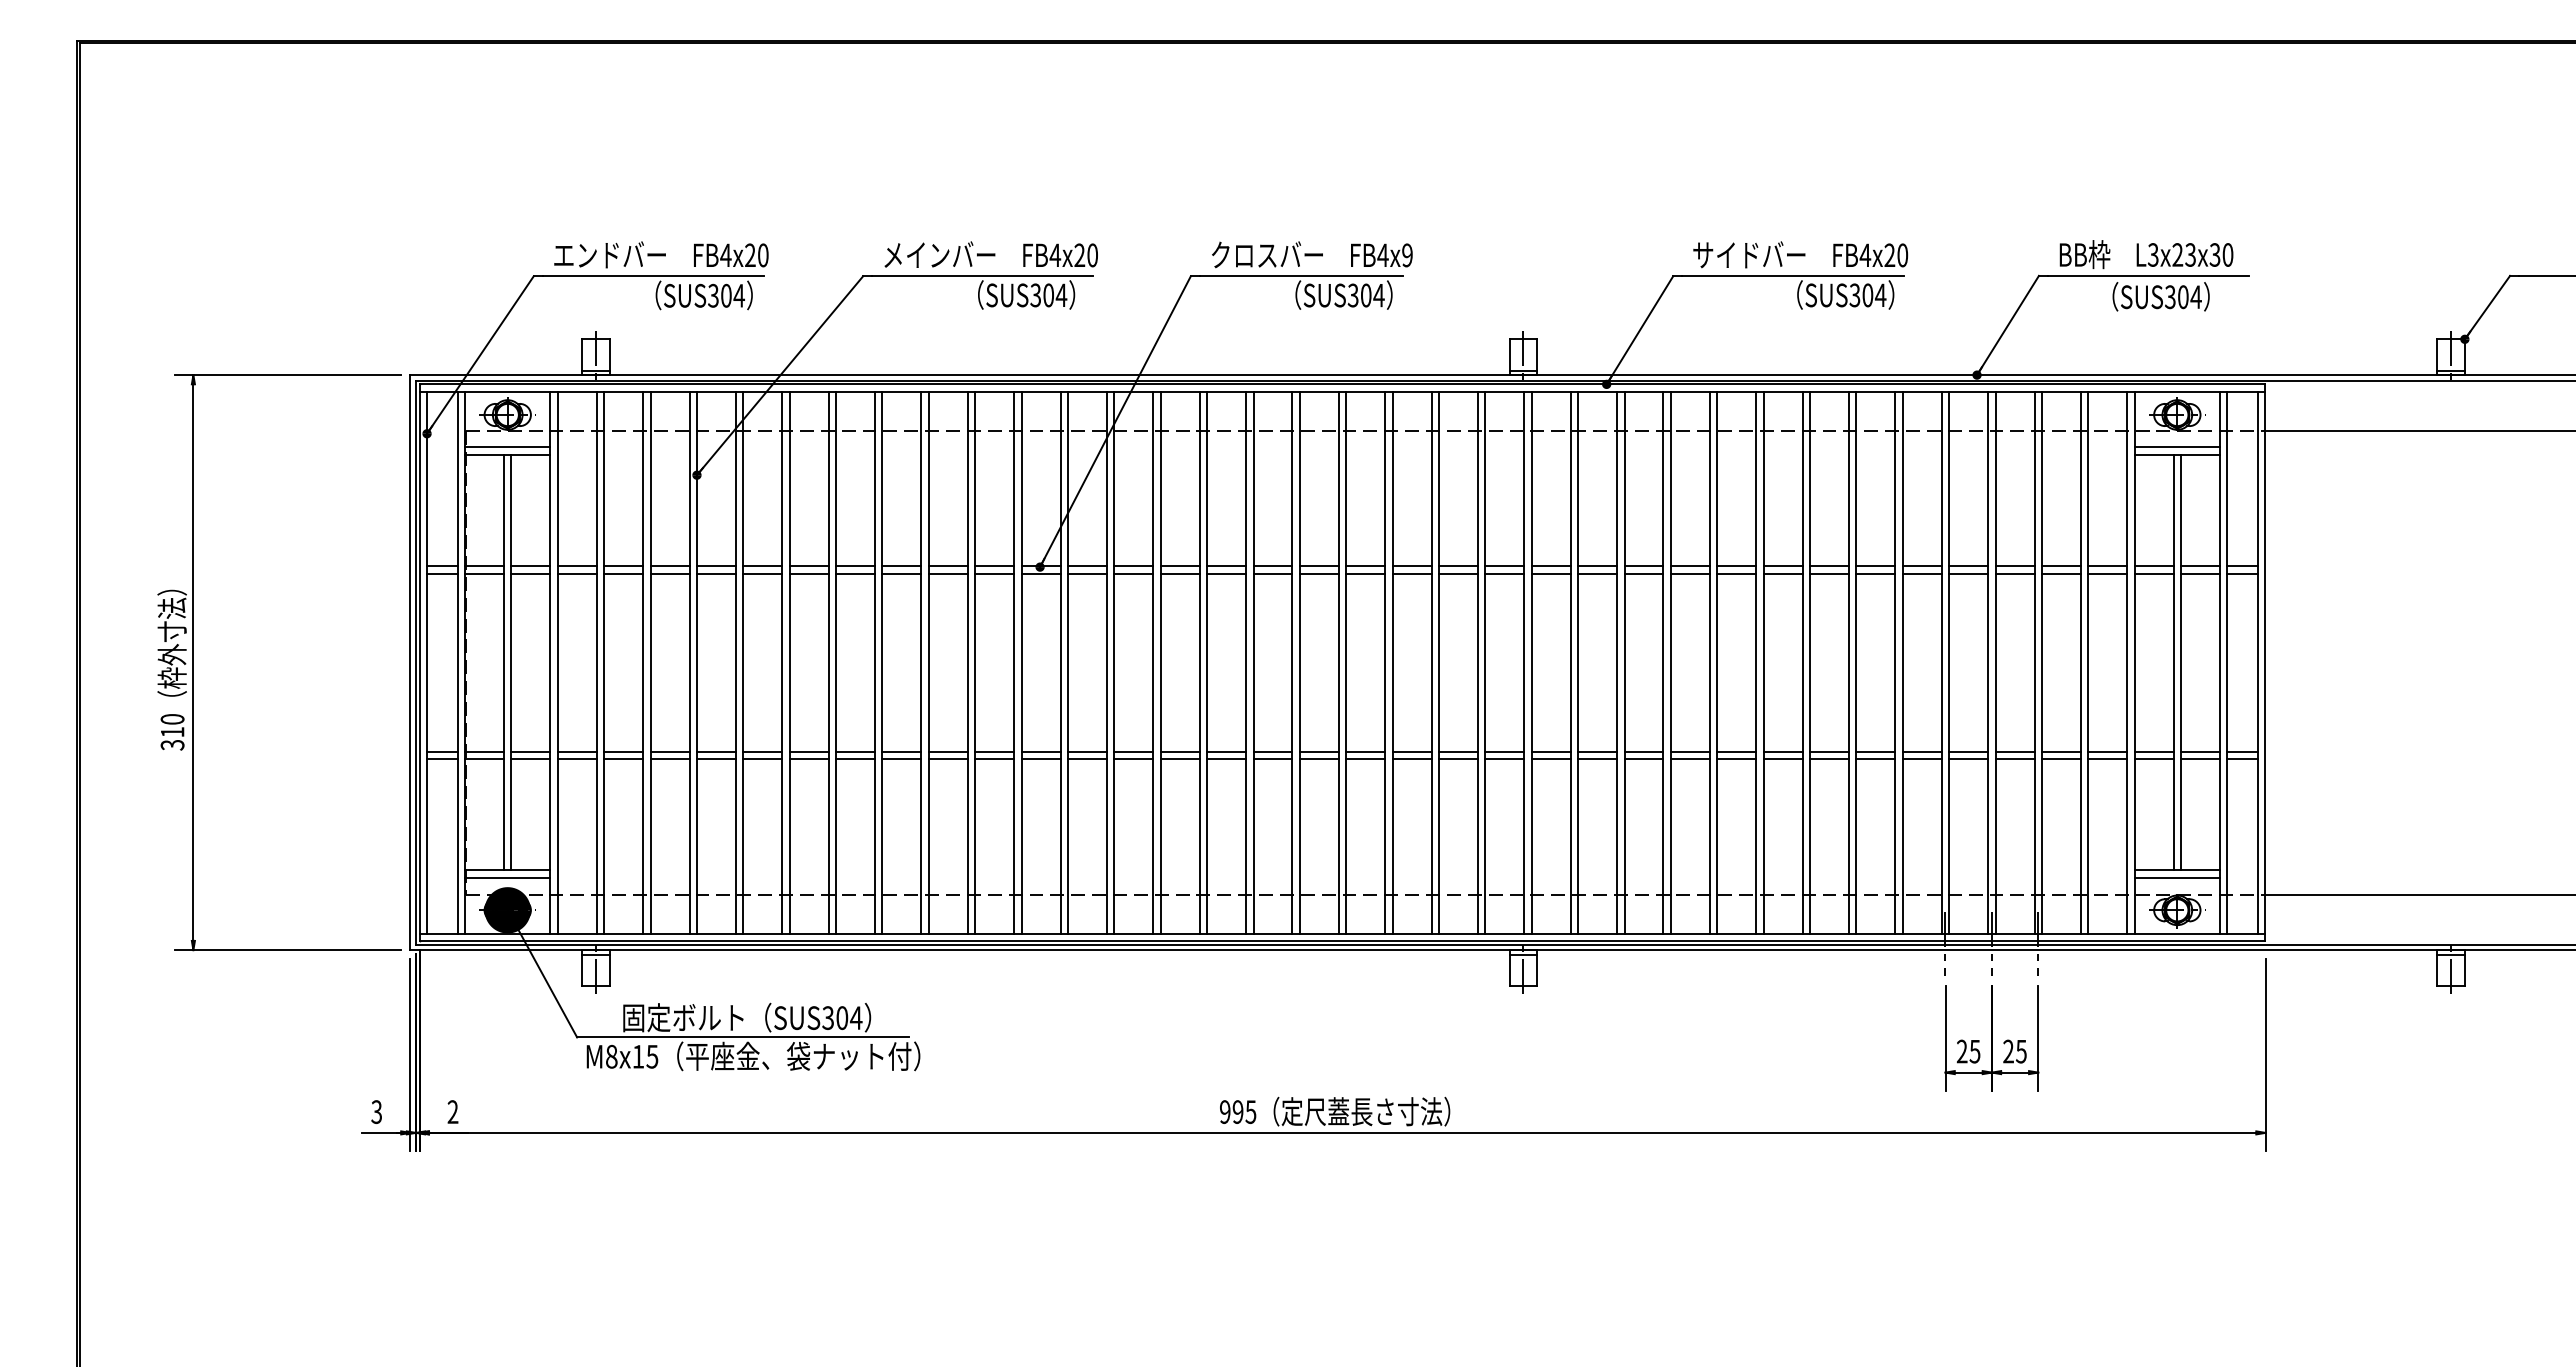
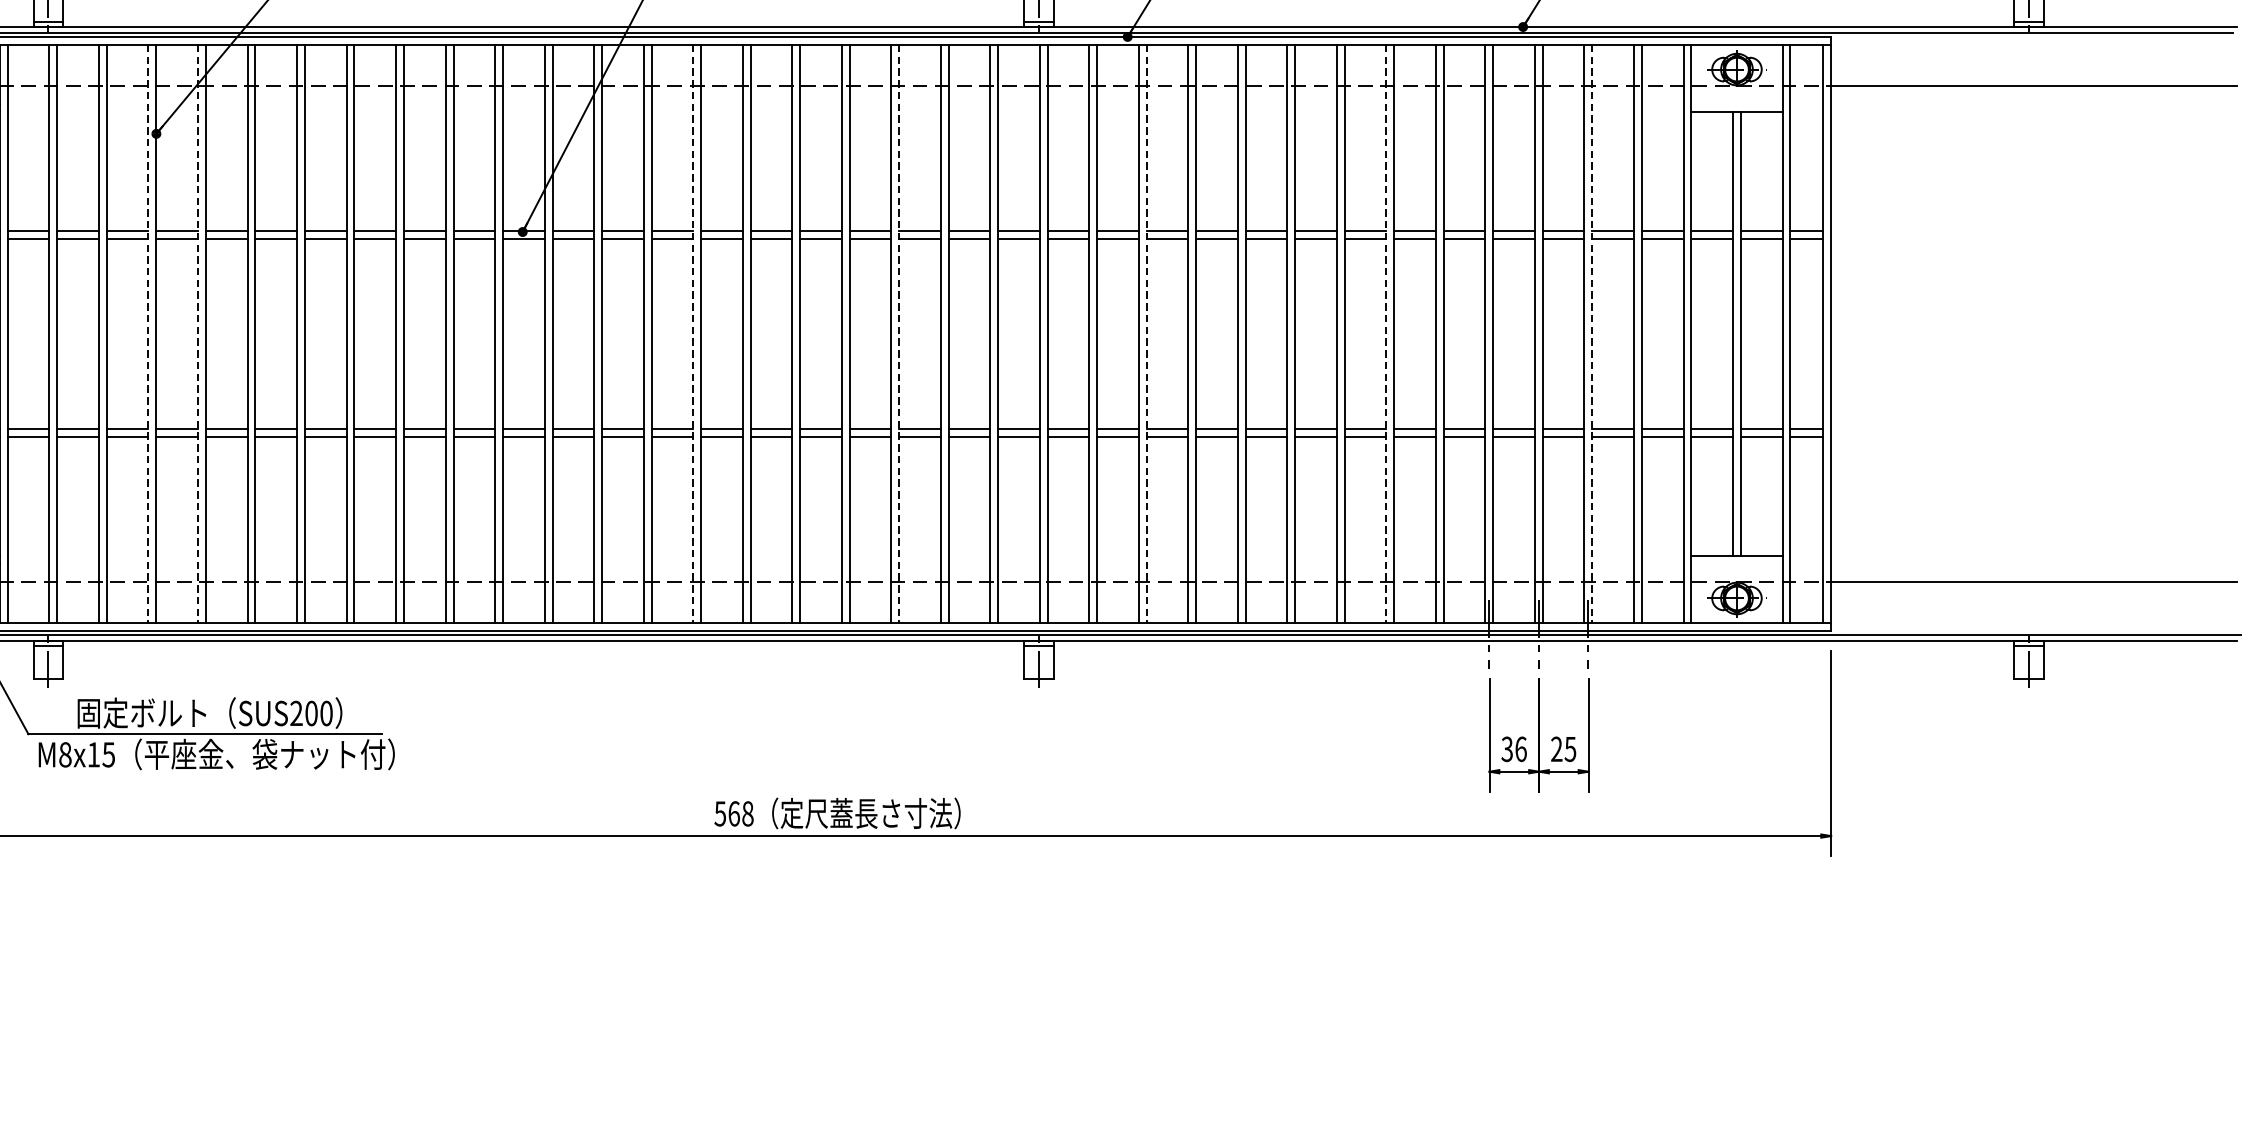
line: (2177, 447) -> (1737, 104), removed
line: (689, 662) -> (148, 333), solid -> dashed
line: (735, 662) -> (197, 333), solid -> dashed
line: (1199, 662) -> (692, 333), solid -> dashed
line: (1392, 662) -> (899, 333), solid -> dashed
line: (1624, 662) -> (1146, 333), solid -> dashed
line: (1848, 662) -> (1385, 333), solid -> dashed
line: (2041, 662) -> (1591, 333), solid -> dashed
line: (2177, 877) -> (1737, 563), removed
text: (842, 1018) -> (311, 713), SUS304 -> SUS200
text: (1968, 1051) -> (1514, 749), 25 -> 36
text: (1237, 1111) -> (733, 813), 995 -> 568

